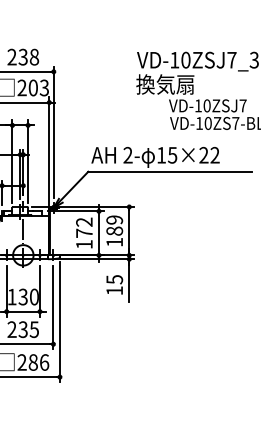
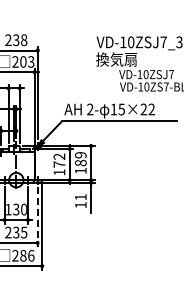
text: (114, 279) -> (80, 197), 15 -> 11
line: (53, 306) -> (37, 216), solid -> dashed

